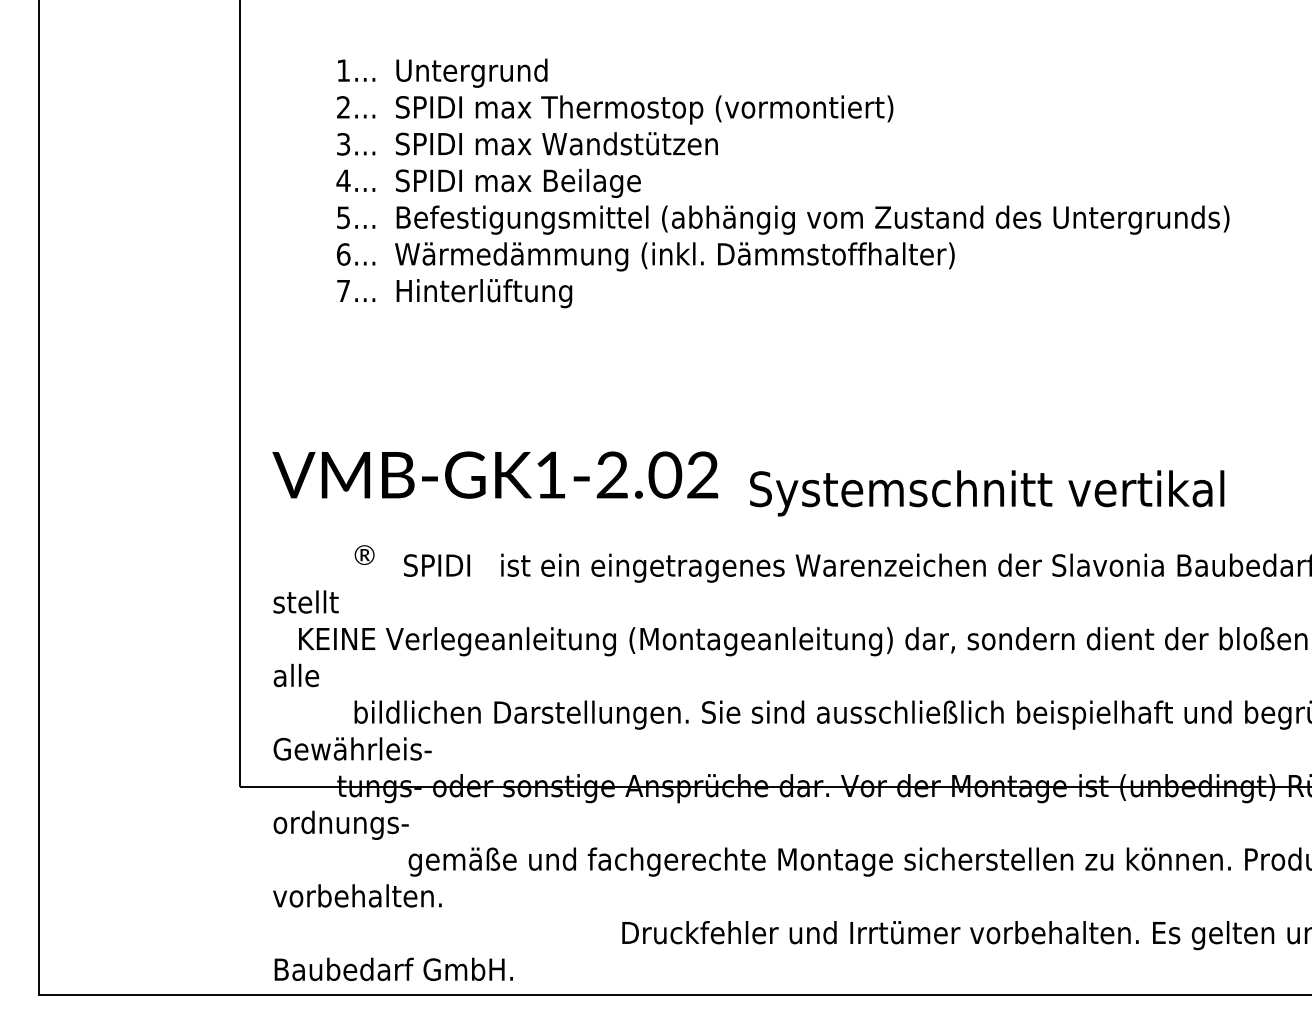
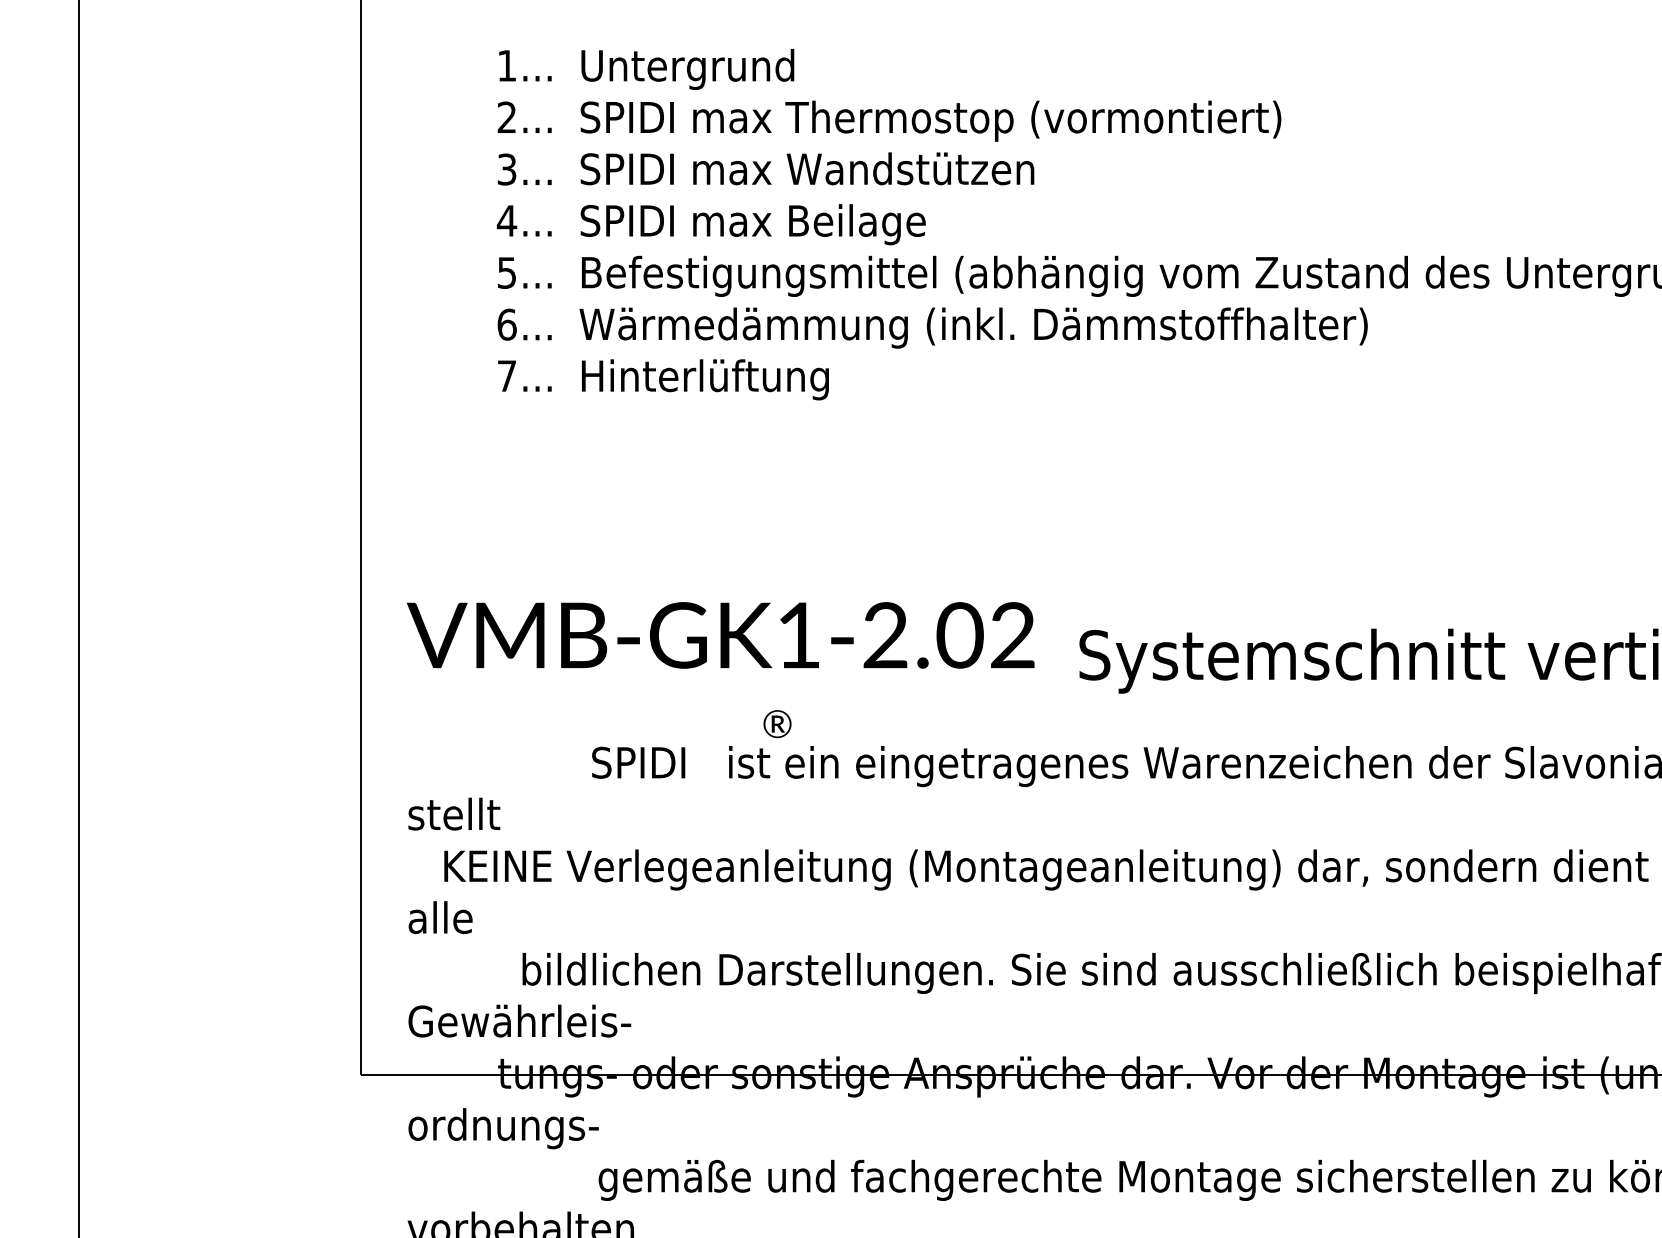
text: (364, 554) -> (777, 723), moved

